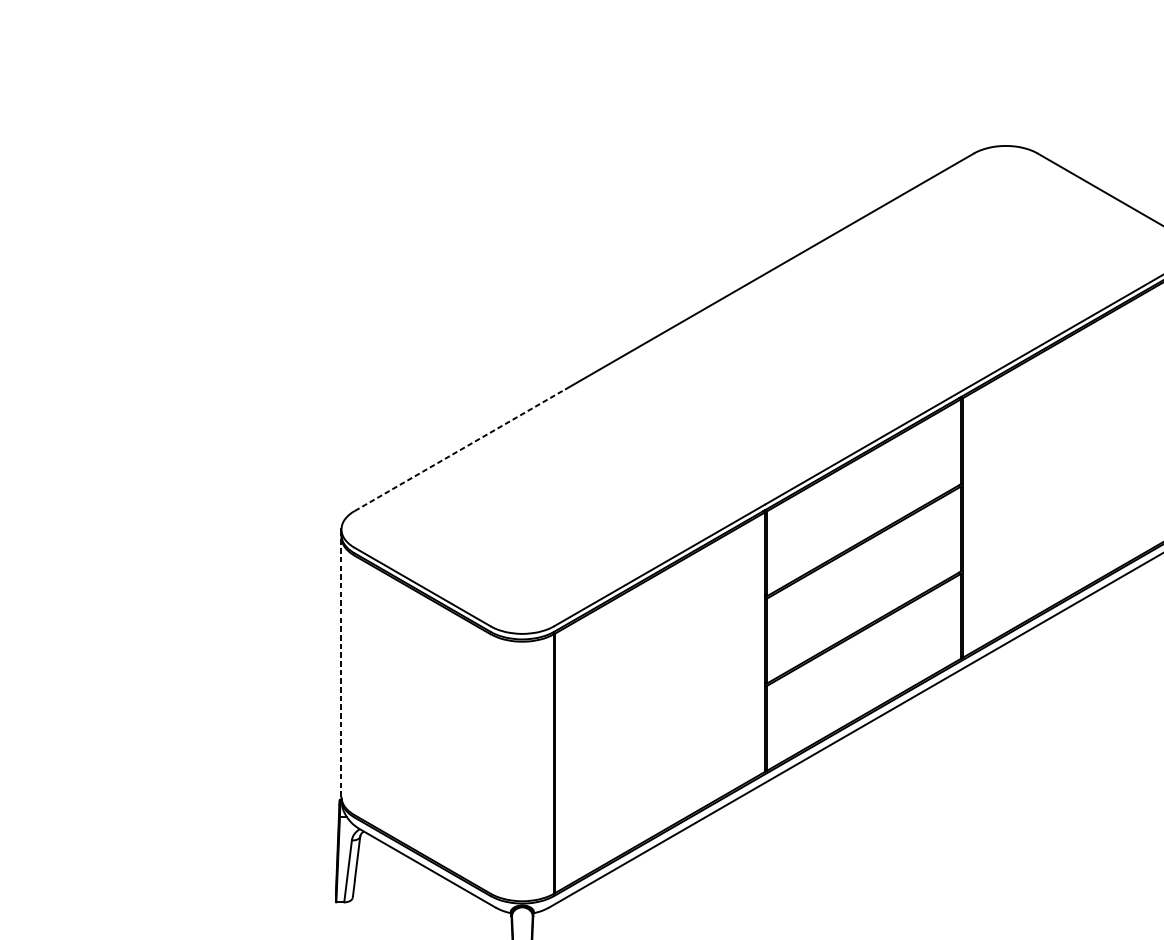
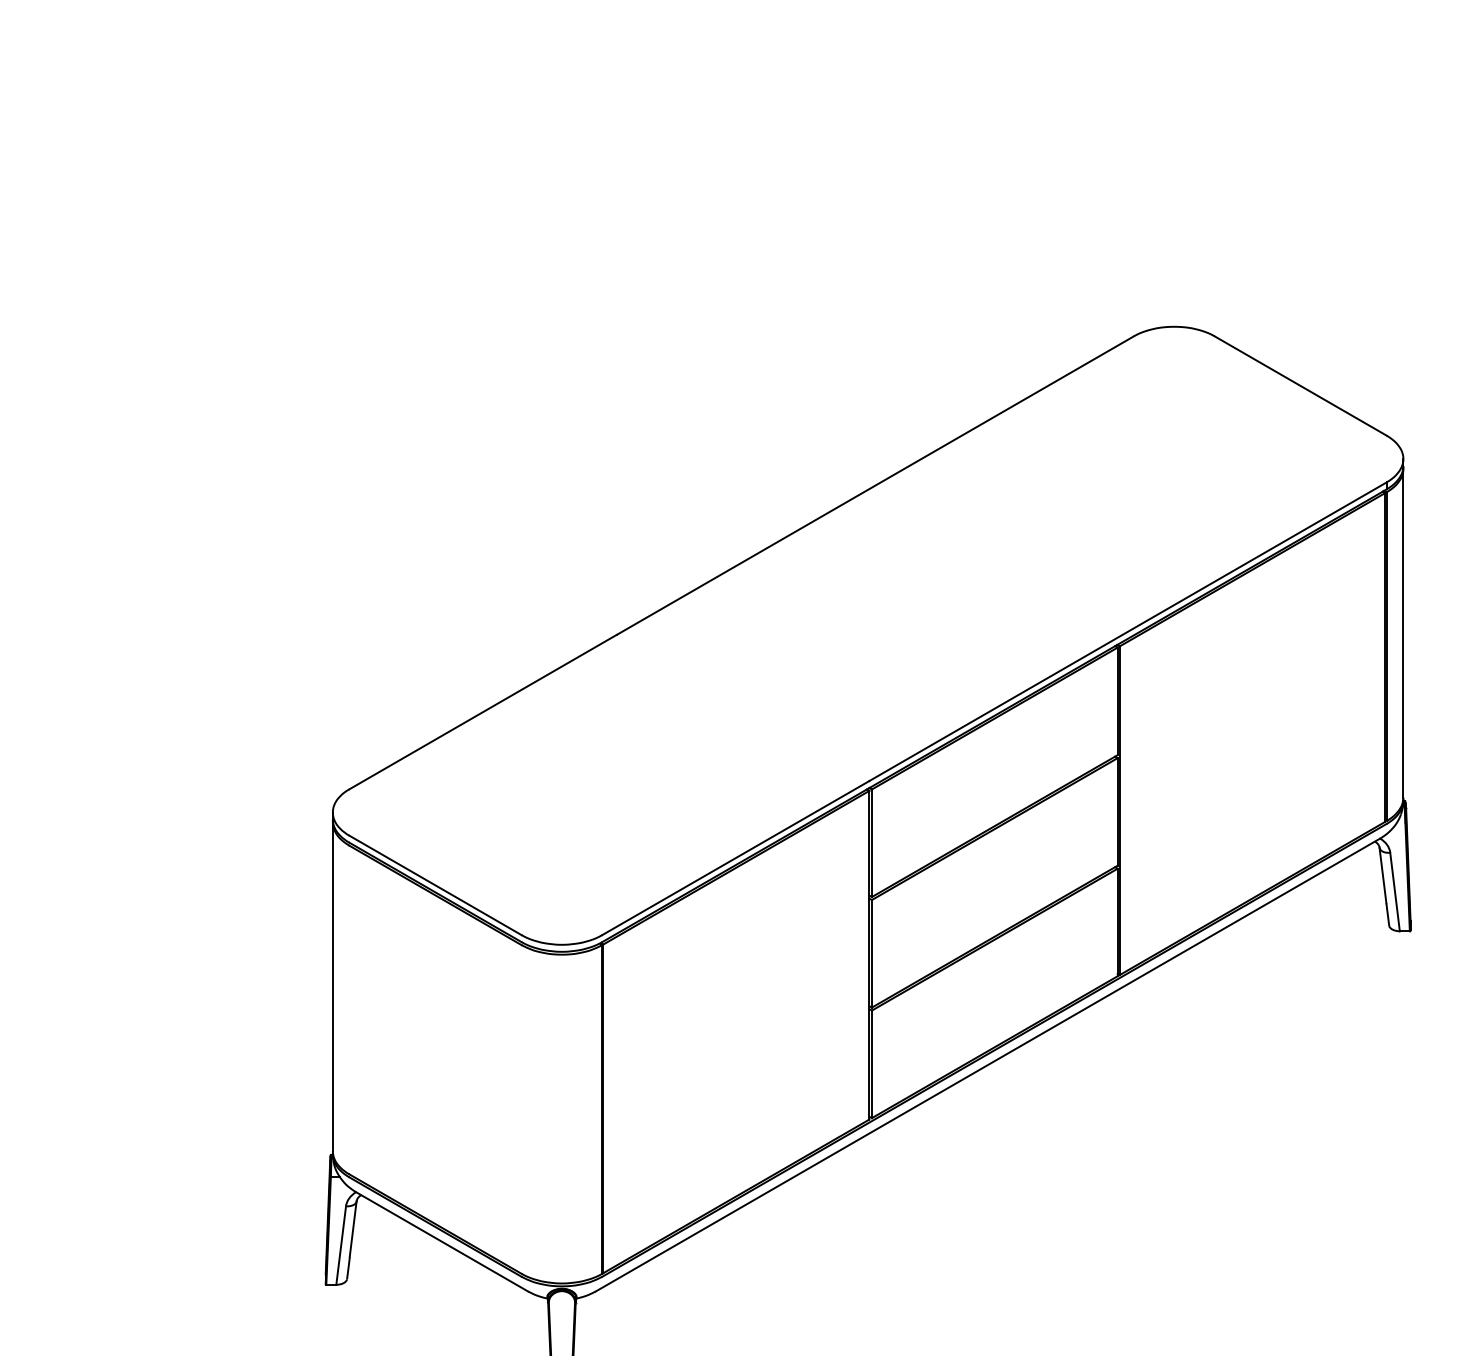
line: (460, 449) -> (483, 711), dashed -> solid
line: (341, 666) -> (332, 986), dashed -> solid

